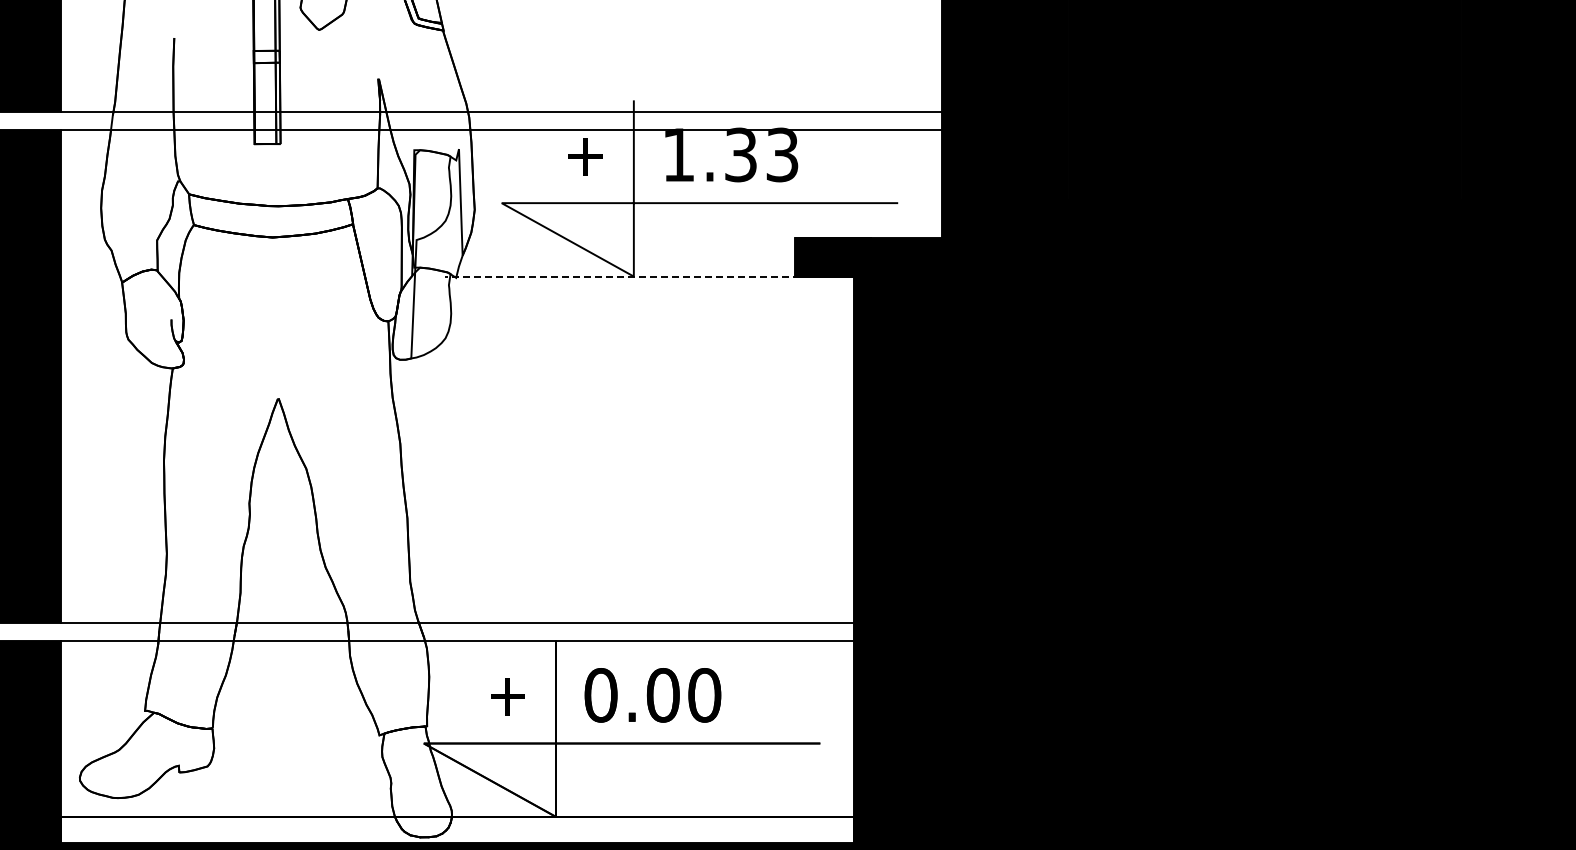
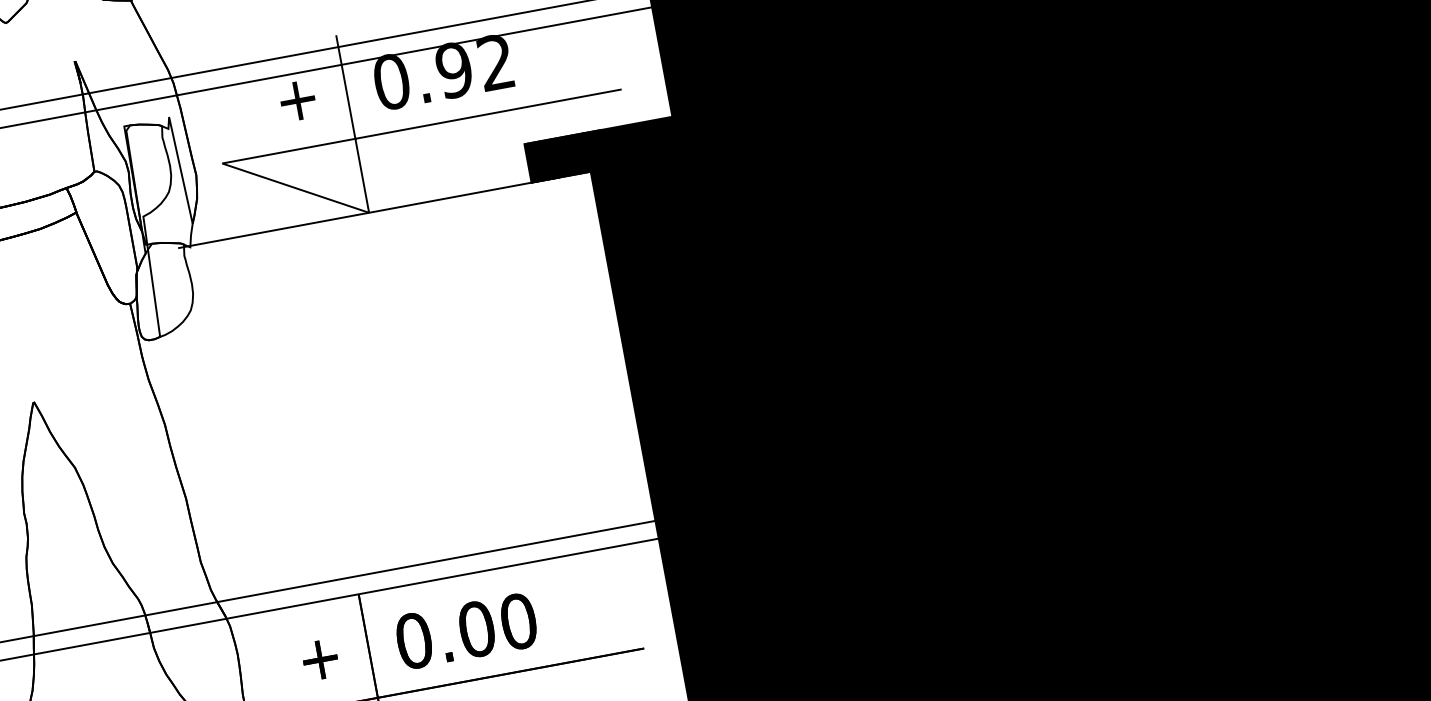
text: (730, 154) -> (443, 71), 1.33 -> 0.92
line: (633, 276) -> (368, 212), dashed -> solid

